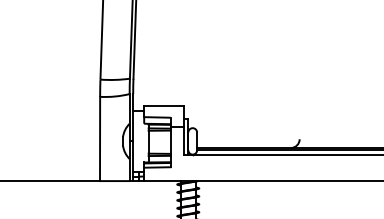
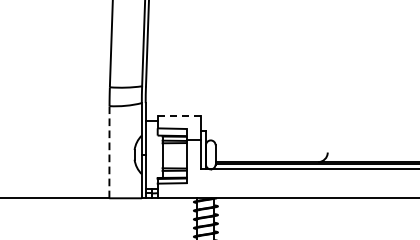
line: (164, 106) -> (179, 116), solid -> dashed
line: (100, 138) -> (109, 151), solid -> dashed

